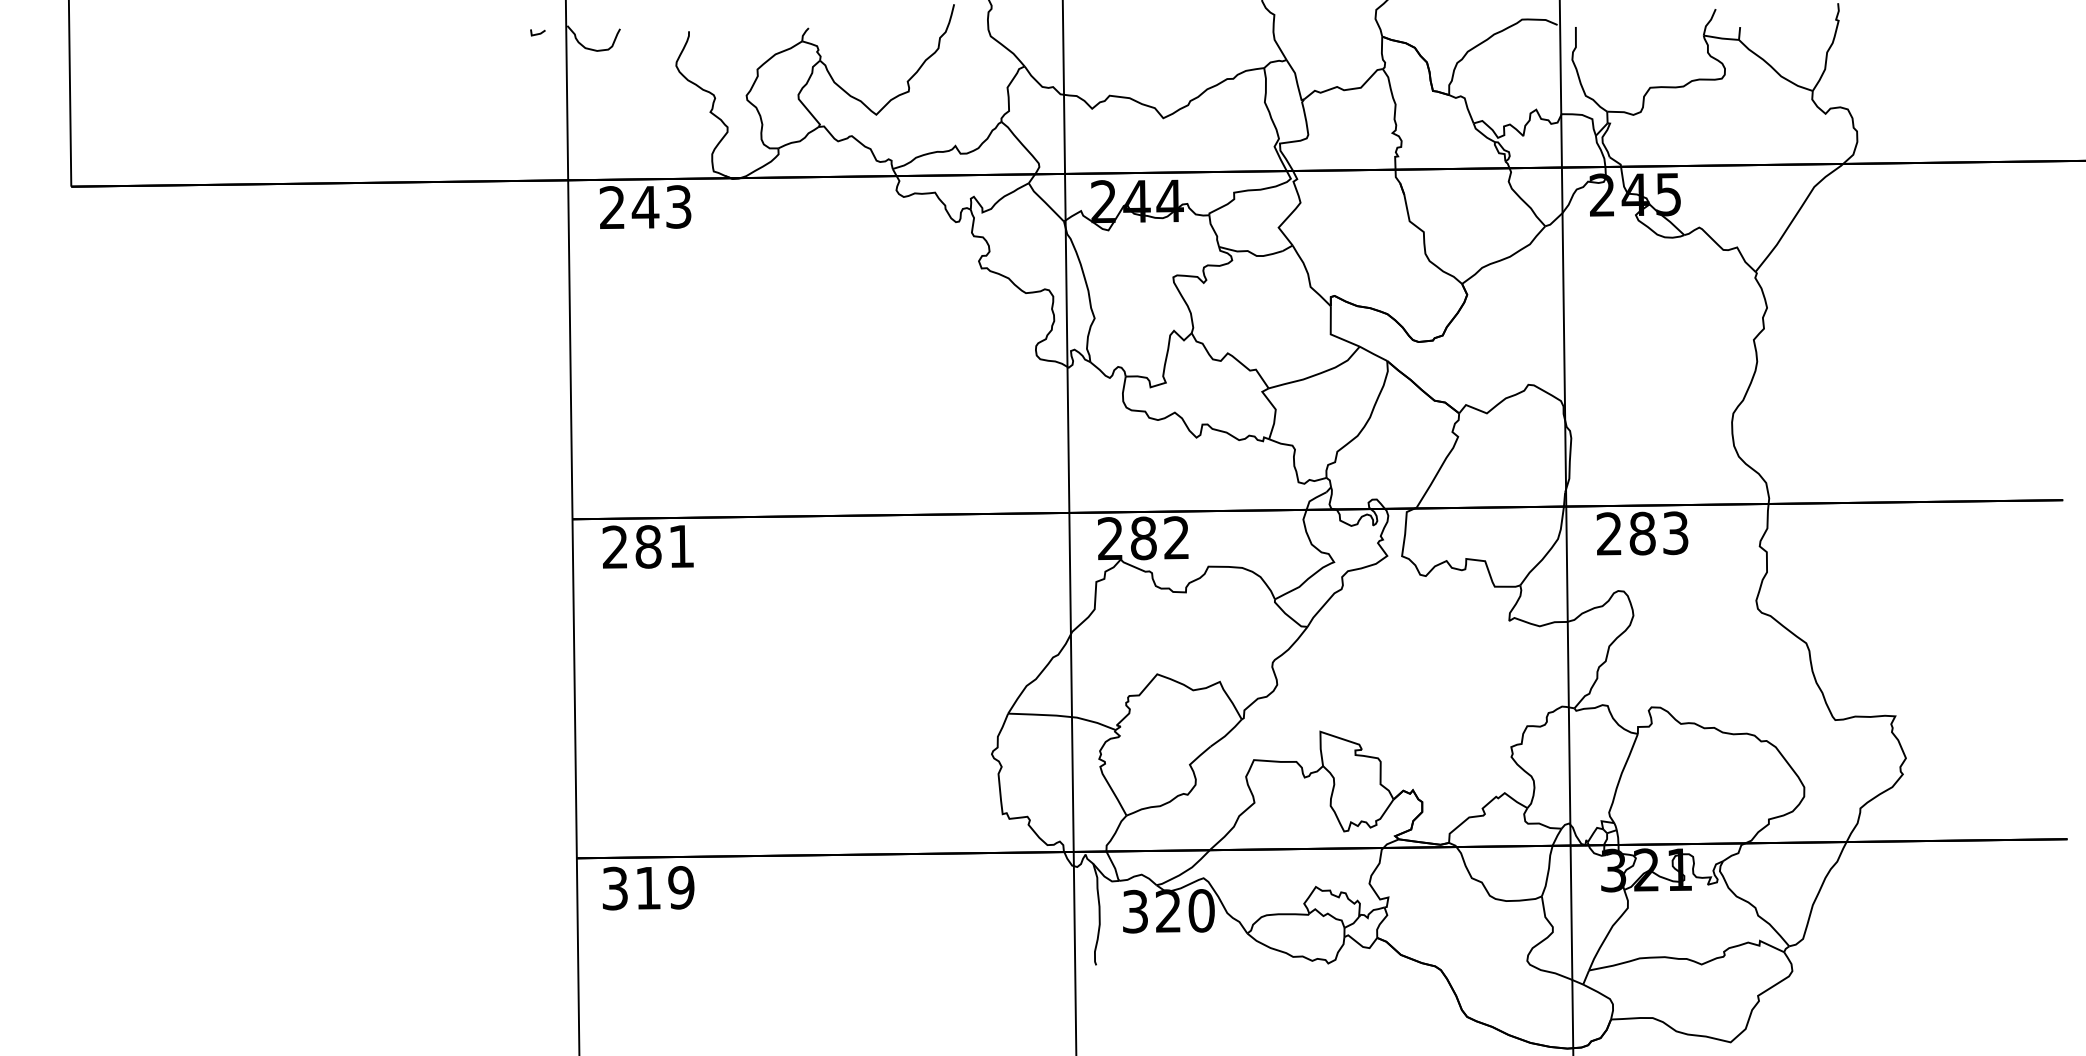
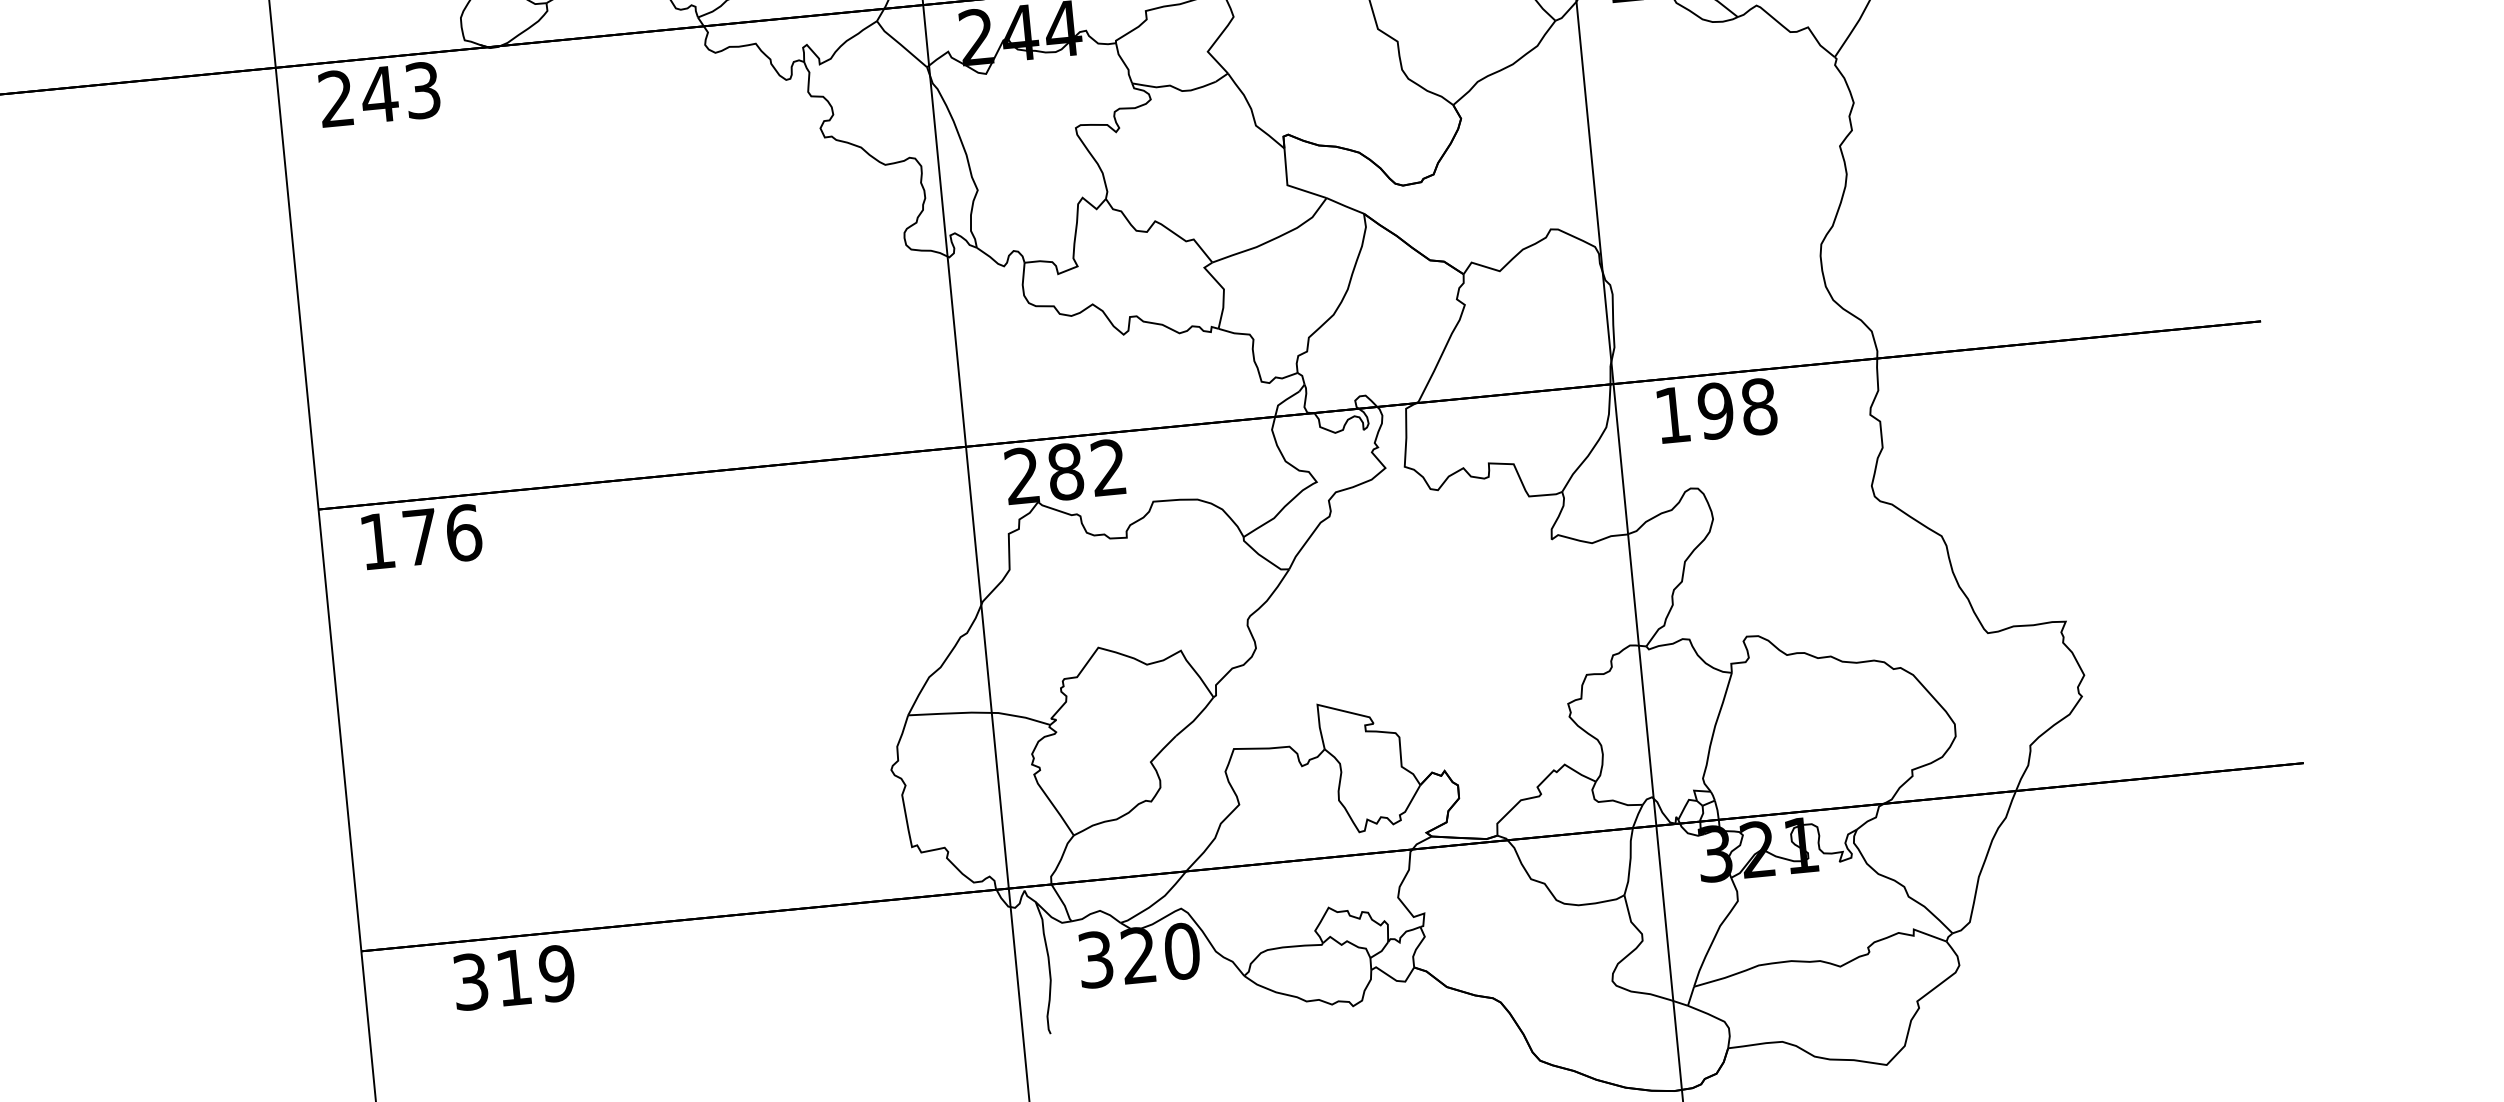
text: (1642, 533) -> (1715, 410), 283 -> 198
text: (648, 546) -> (420, 536), 281 -> 176
text: (648, 888) -> (514, 978), moved

